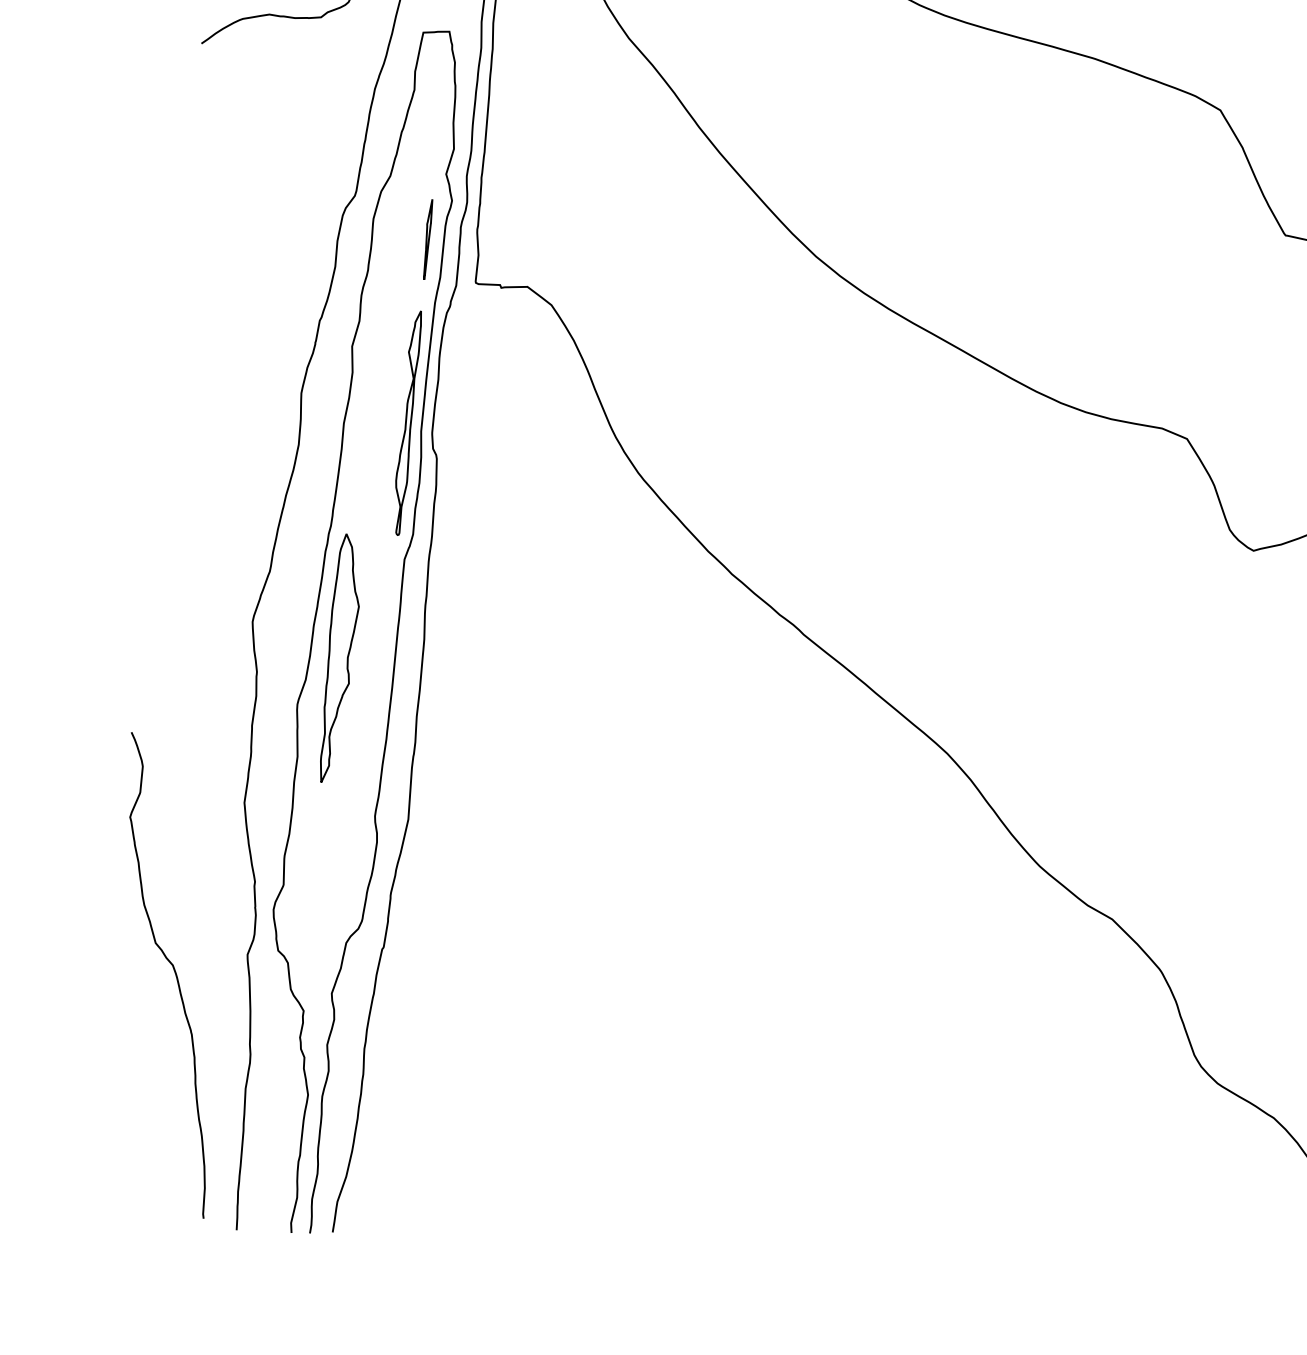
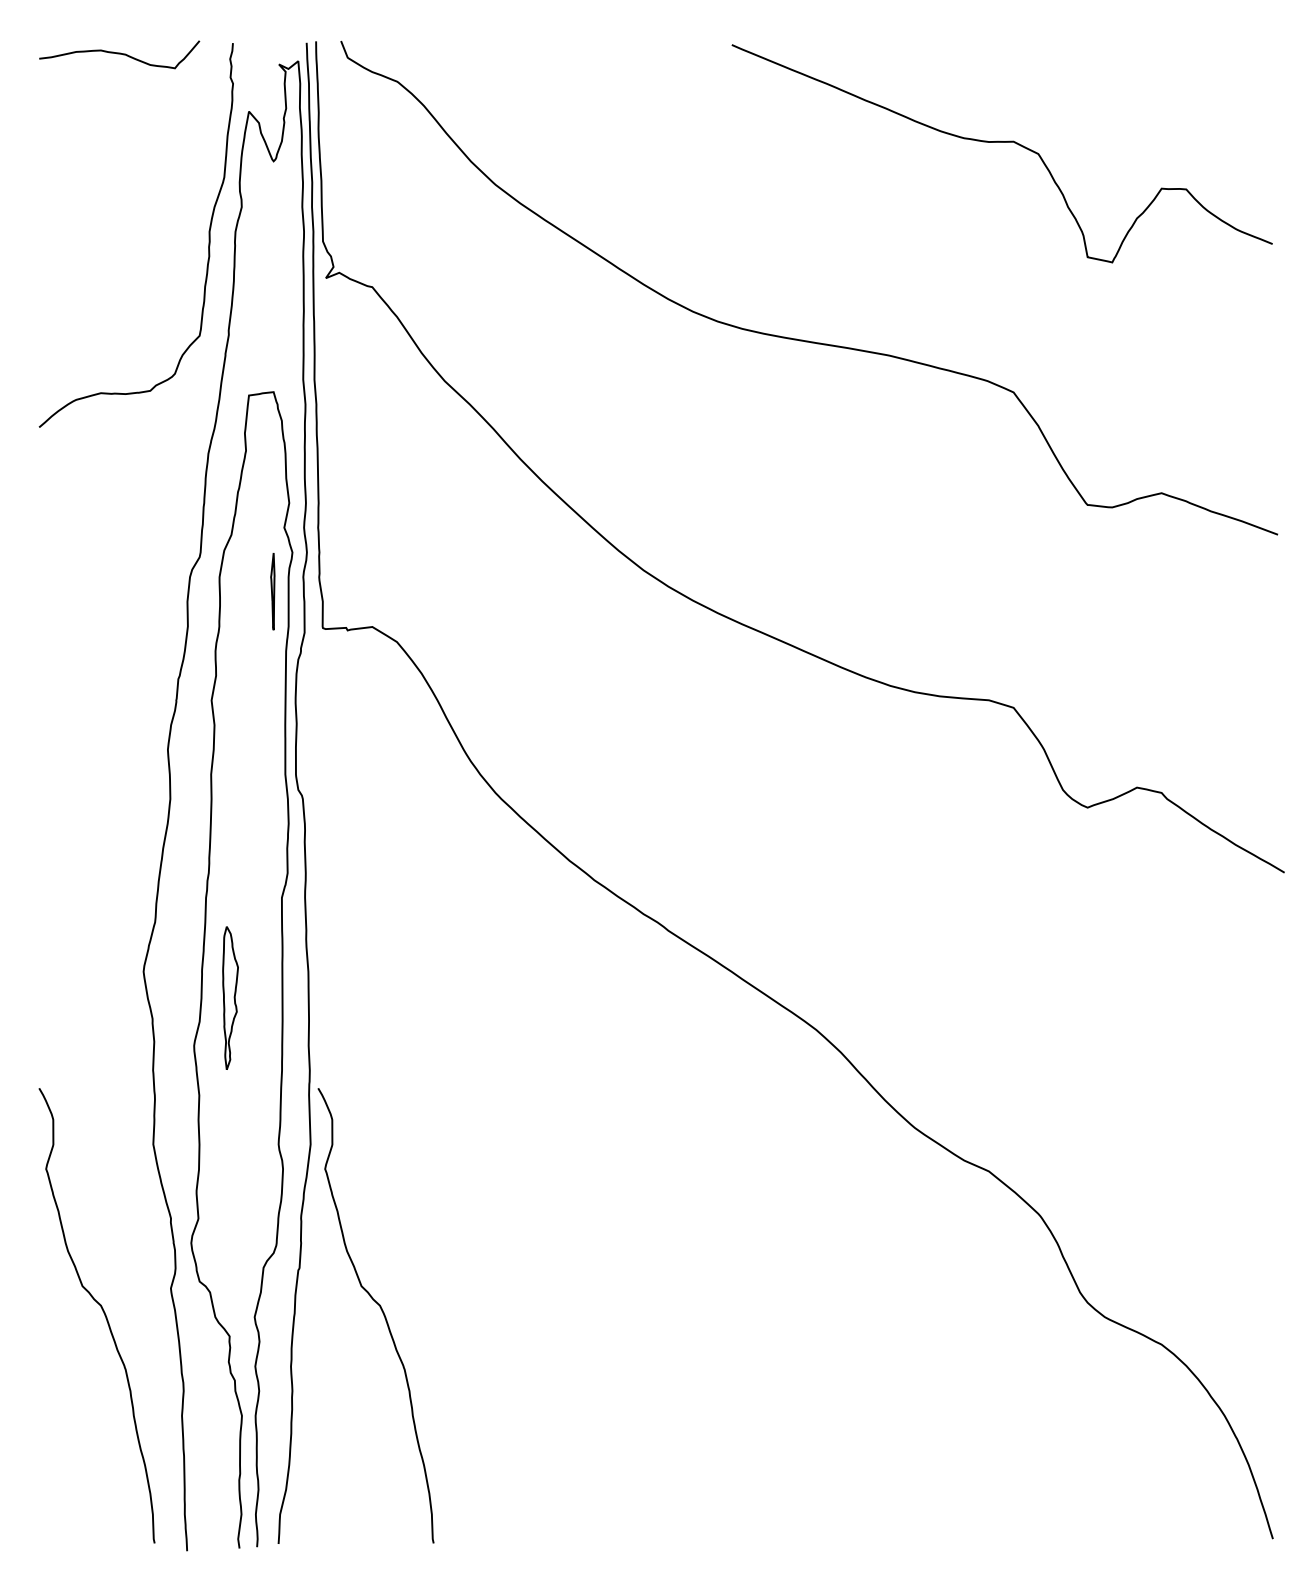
part: (407, 423) -> (271, 768), removed
part: (340, 657) -> (230, 997), size x0.6
curve: (464, 1001) -> (381, 1311), added

